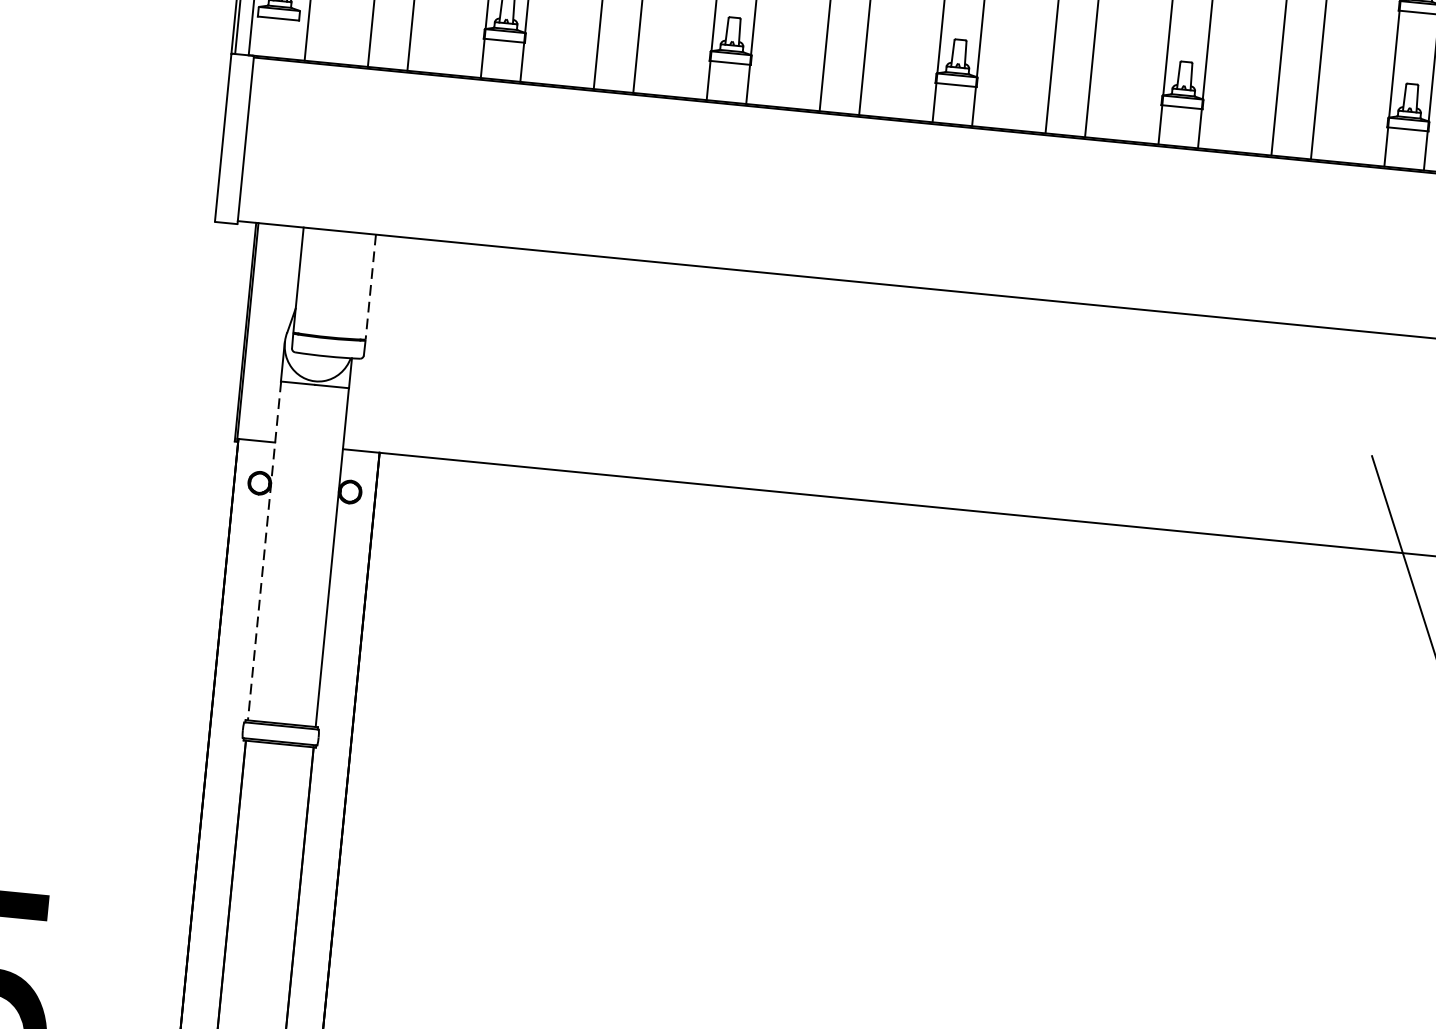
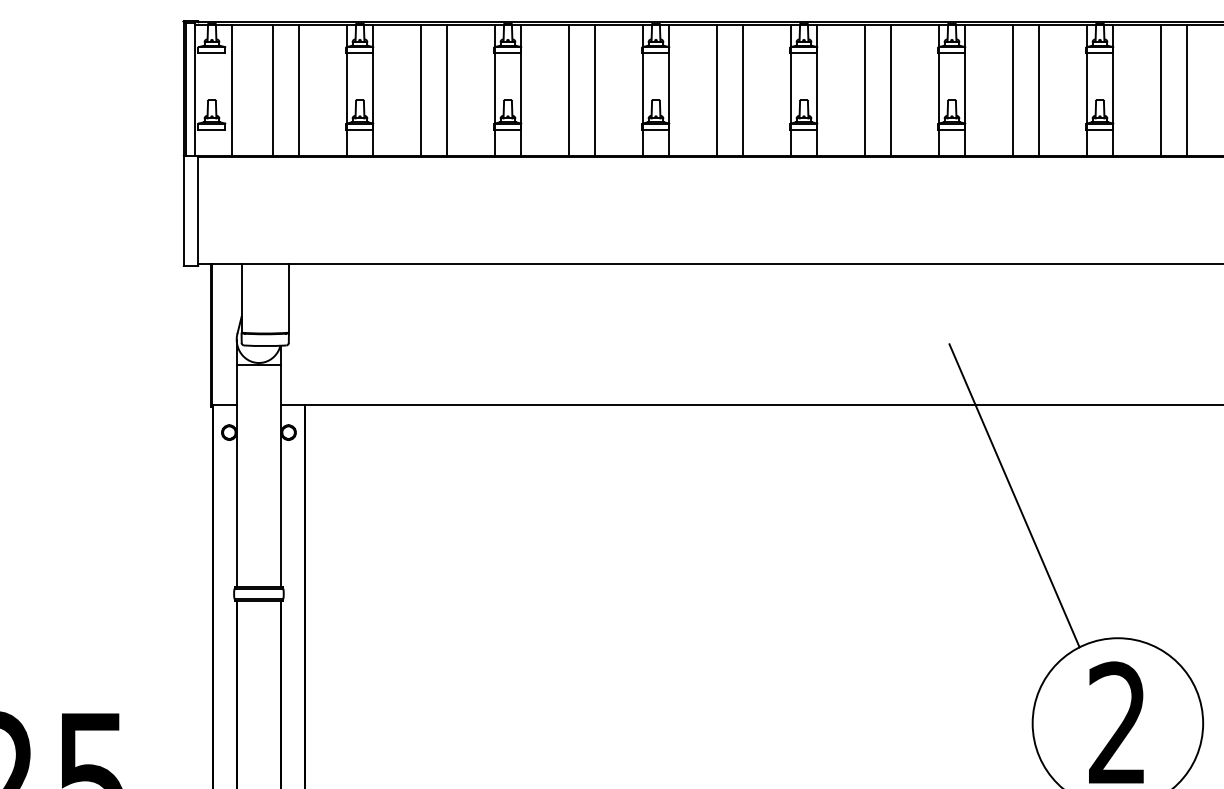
line: (370, 287) -> (288, 298), dashed -> solid
line: (264, 551) -> (236, 476), dashed -> solid

